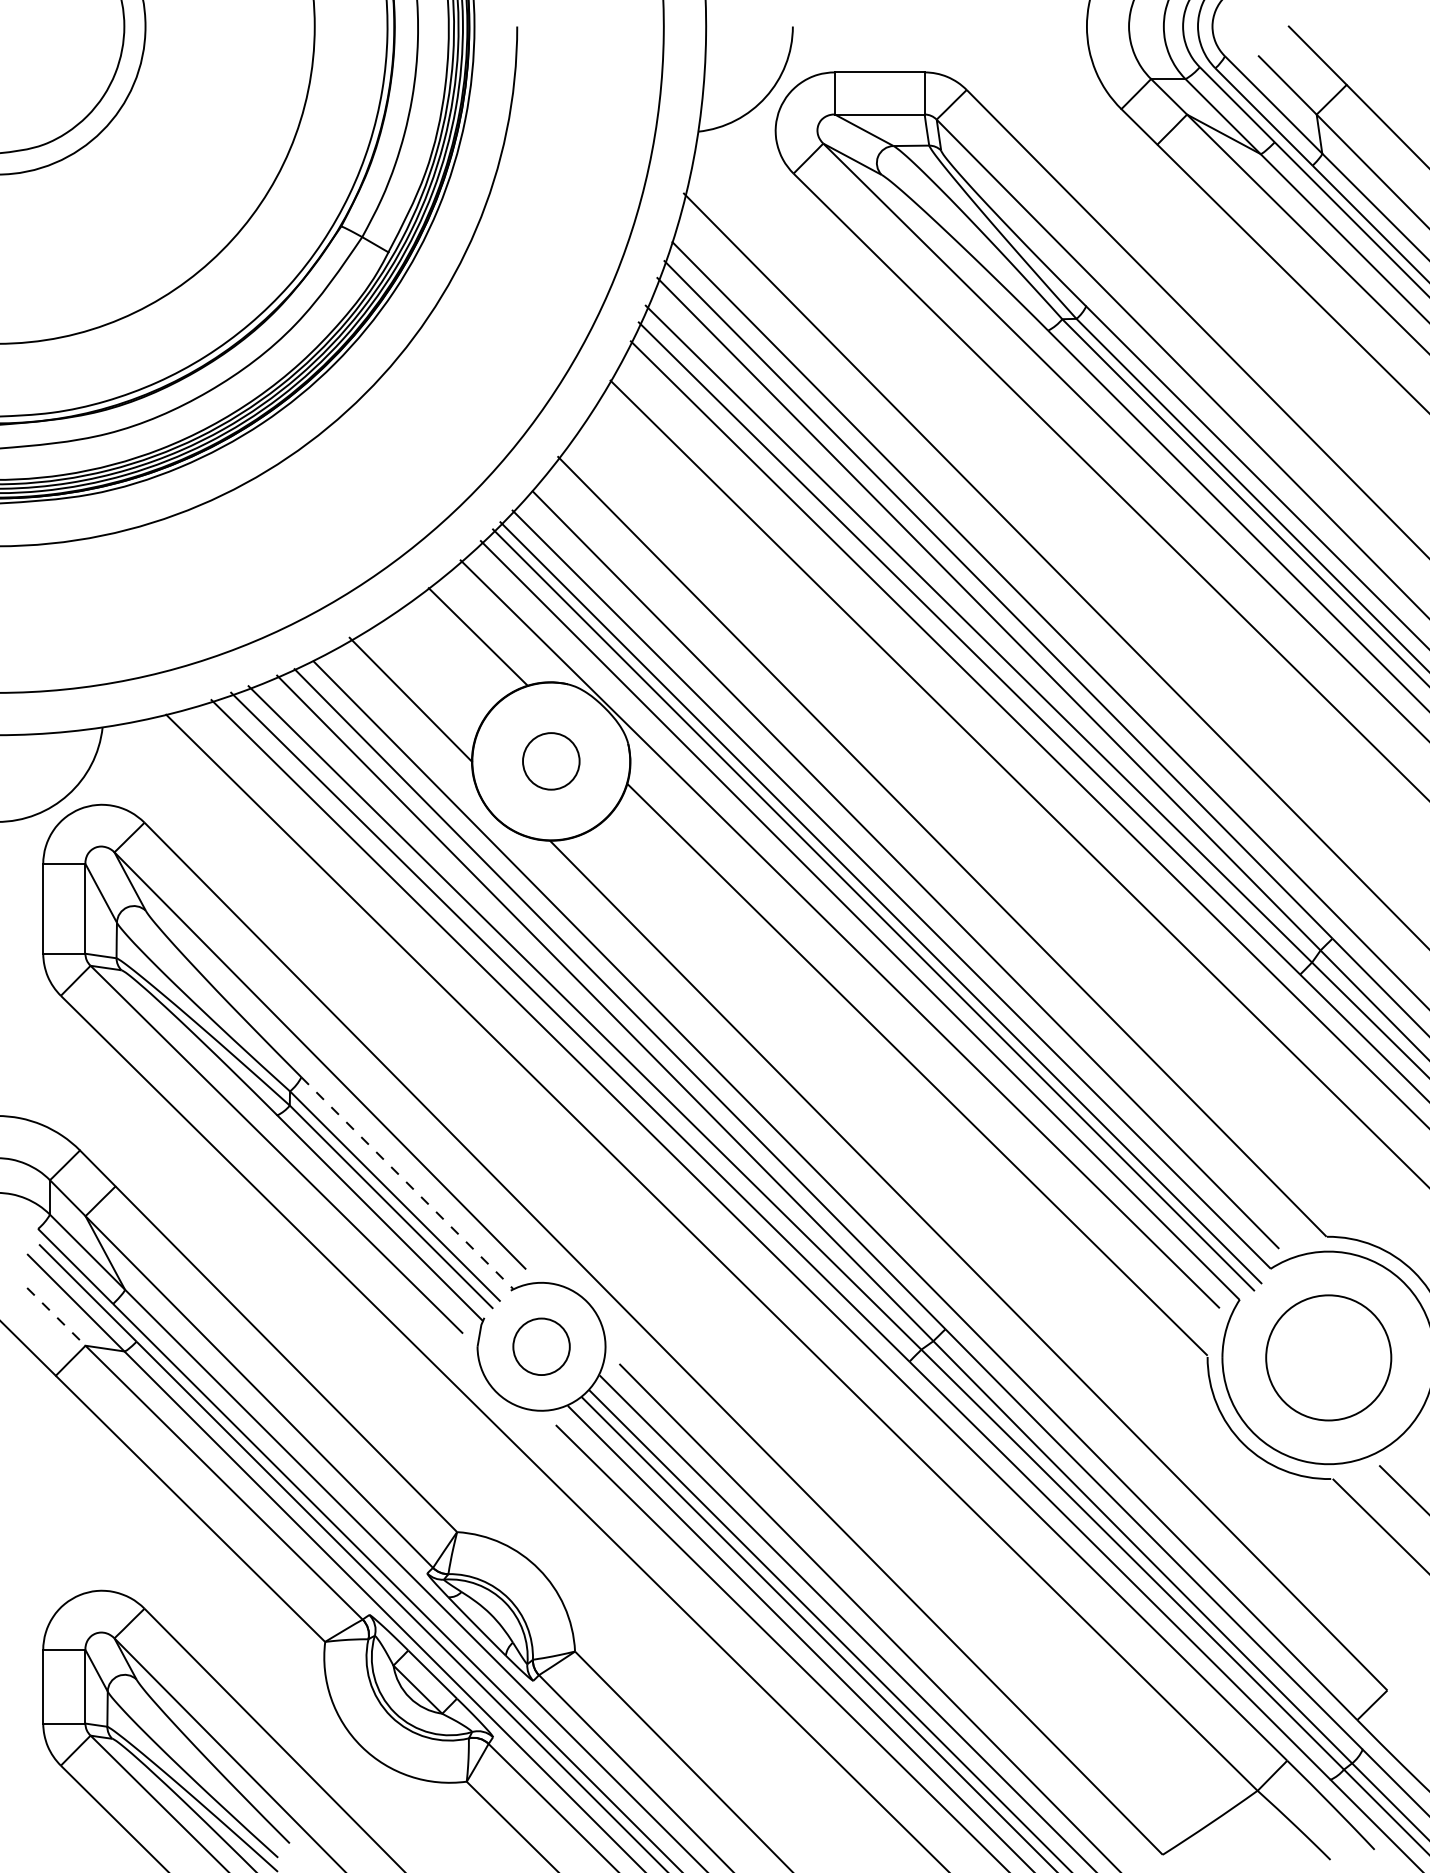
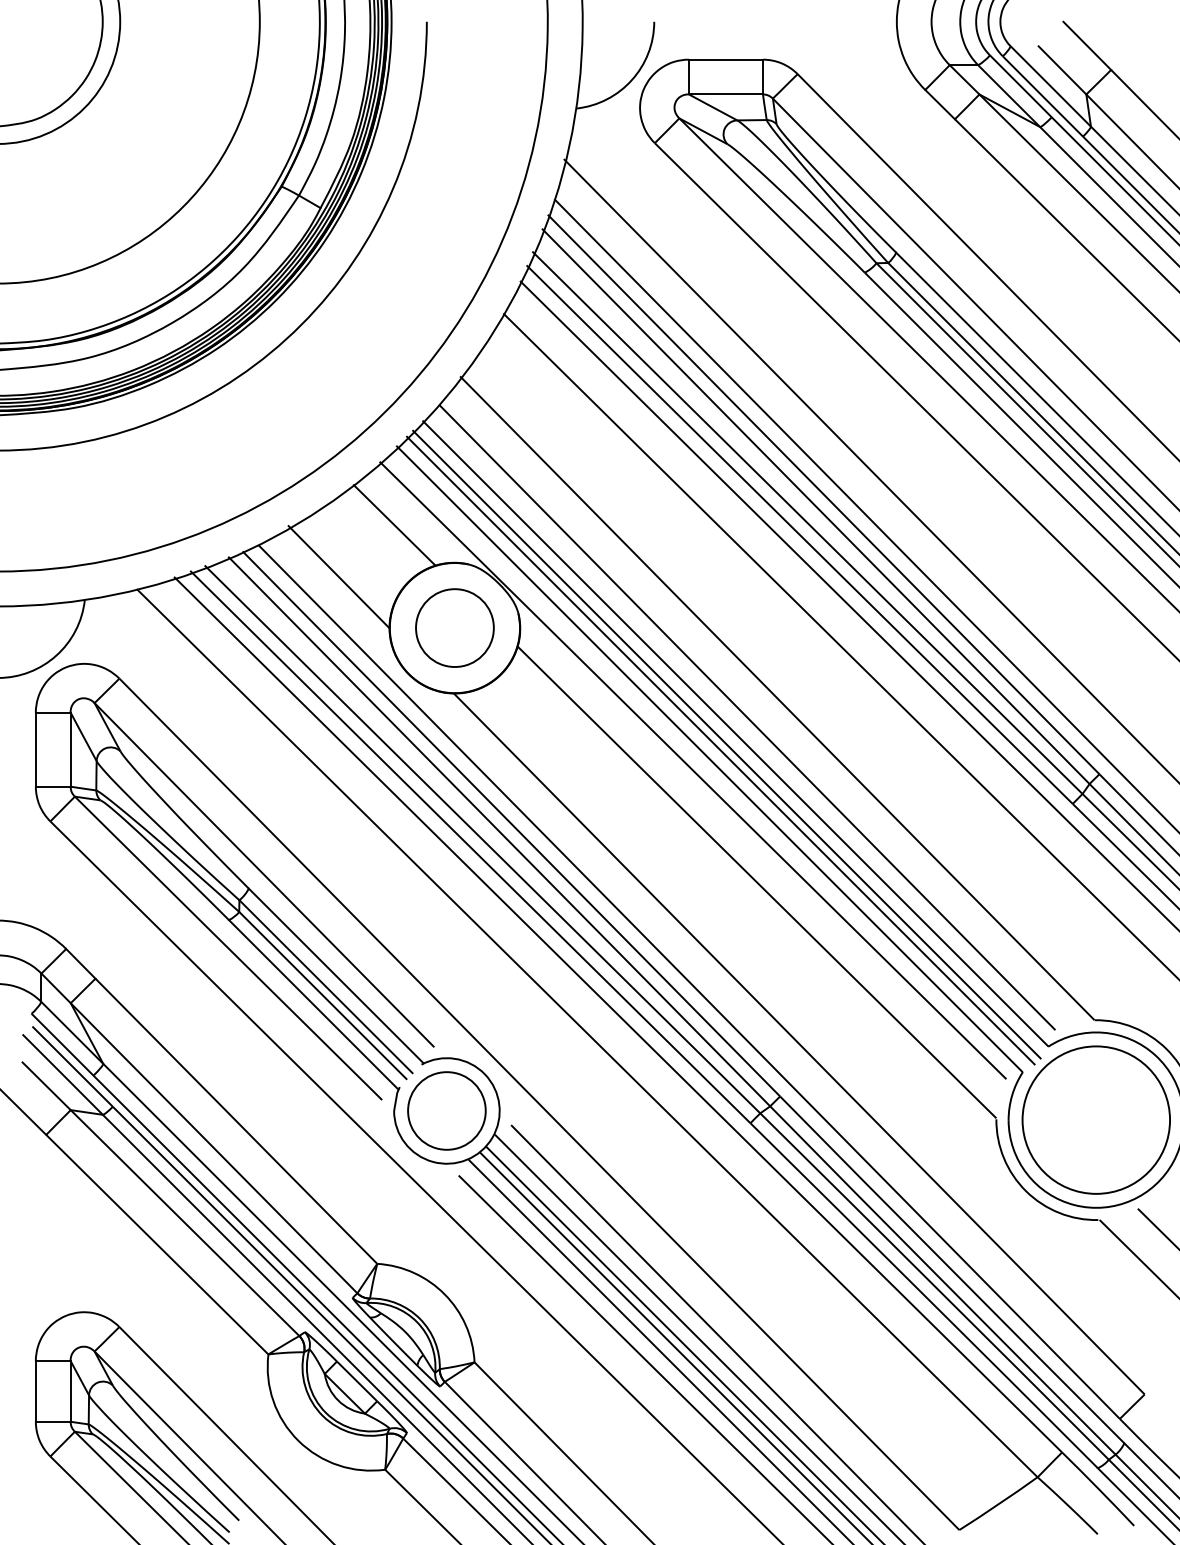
circle: (550, 760) -> (454, 627), size x1.67
line: (407, 1183) -> (336, 976), dashed -> solid
line: (56, 1317) -> (46, 1086), dashed -> solid
circle: (541, 1346) -> (446, 1110), size x1.67
circle: (1328, 1357) -> (1096, 1119), size x1.43

